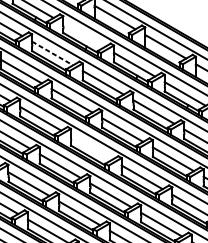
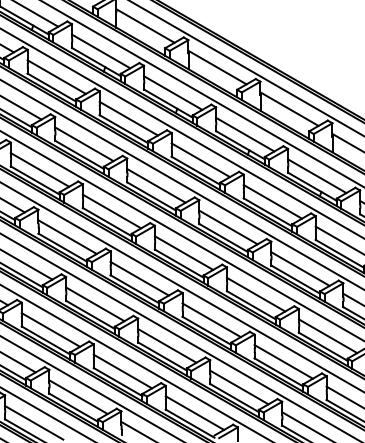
line: (84, 35) -> (173, 92), added
line: (52, 53) -> (128, 118), dashed -> solid
line: (91, 147) -> (183, 252), added

